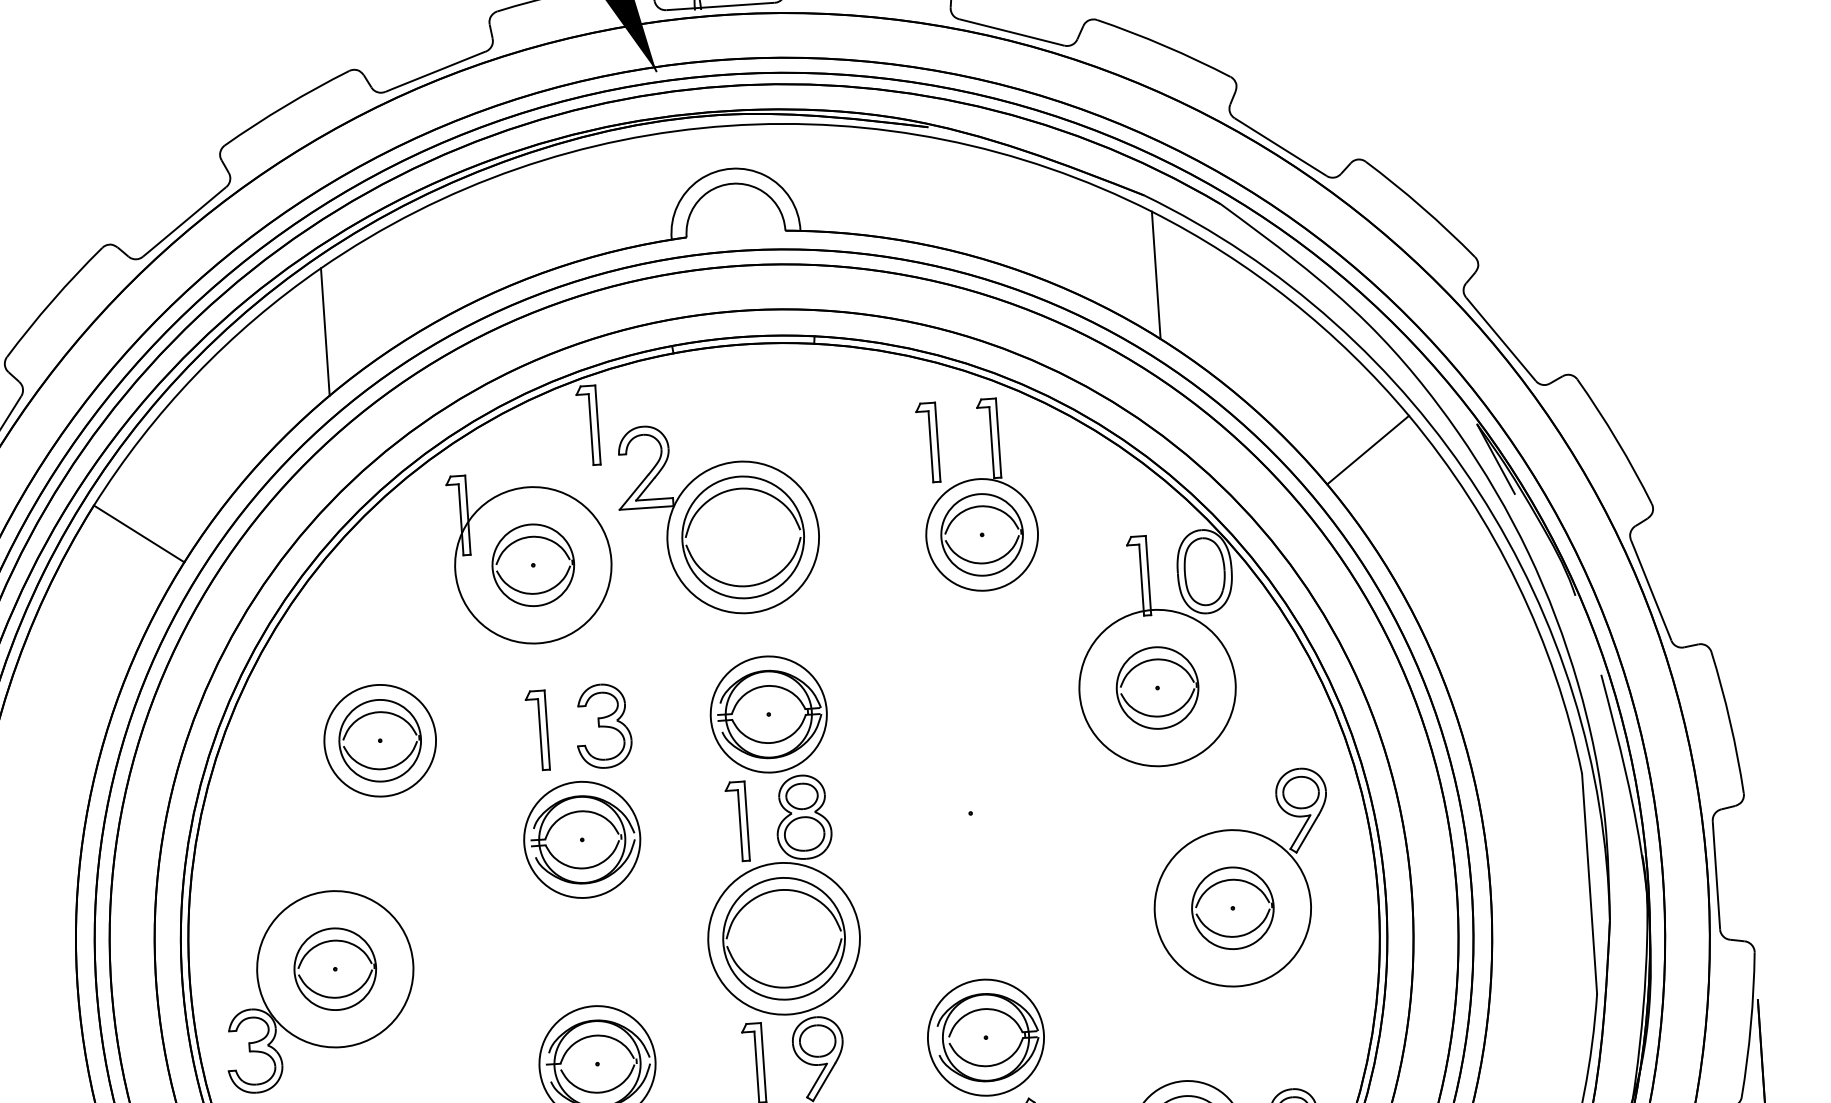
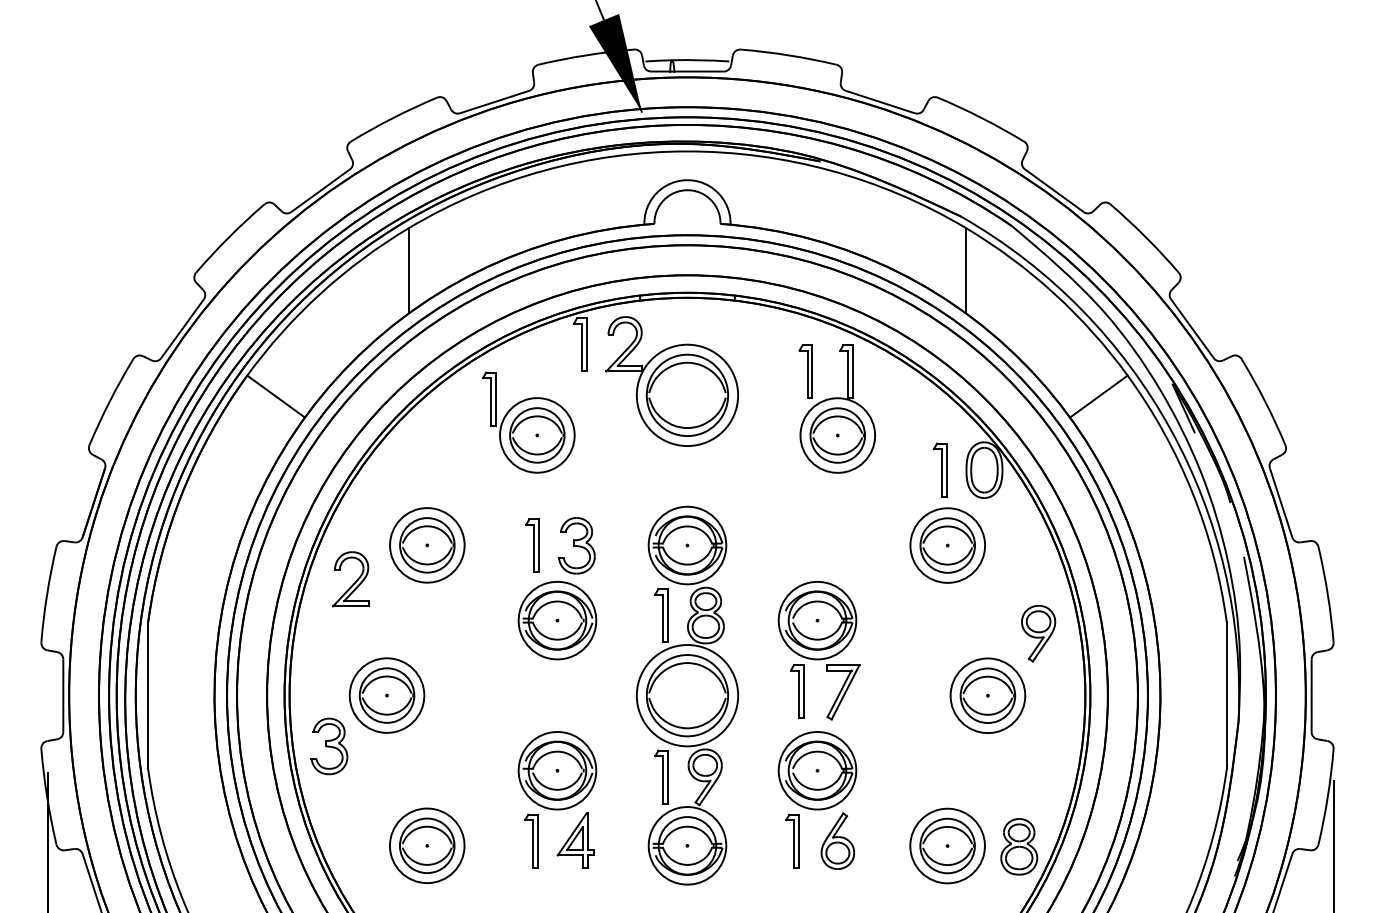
part: (717, 518) -> (671, 381), moved
circle: (533, 565) -> (537, 435), size x0.71
circle: (1157, 687) -> (947, 545), size x0.71
part: (268, 799) -> (350, 579), added
part: (975, 857) -> (818, 650), added
circle: (1232, 907) -> (987, 695), size x0.71
circle: (334, 969) -> (386, 695), size x0.71

